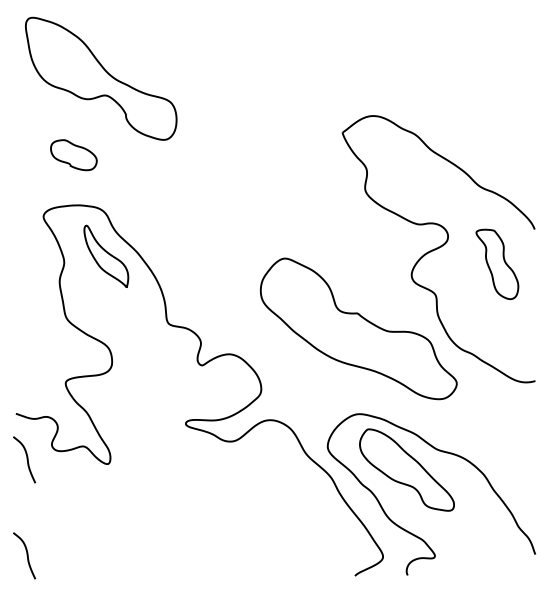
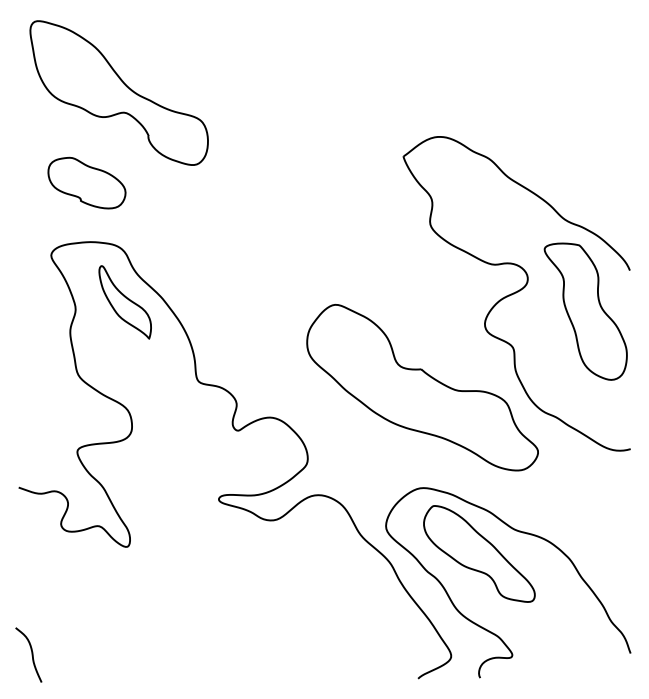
part: (73, 154) -> (86, 182), size x1.43
part: (497, 264) -> (586, 311), size x1.67
curve: (26, 459) -> (31, 541), removed

